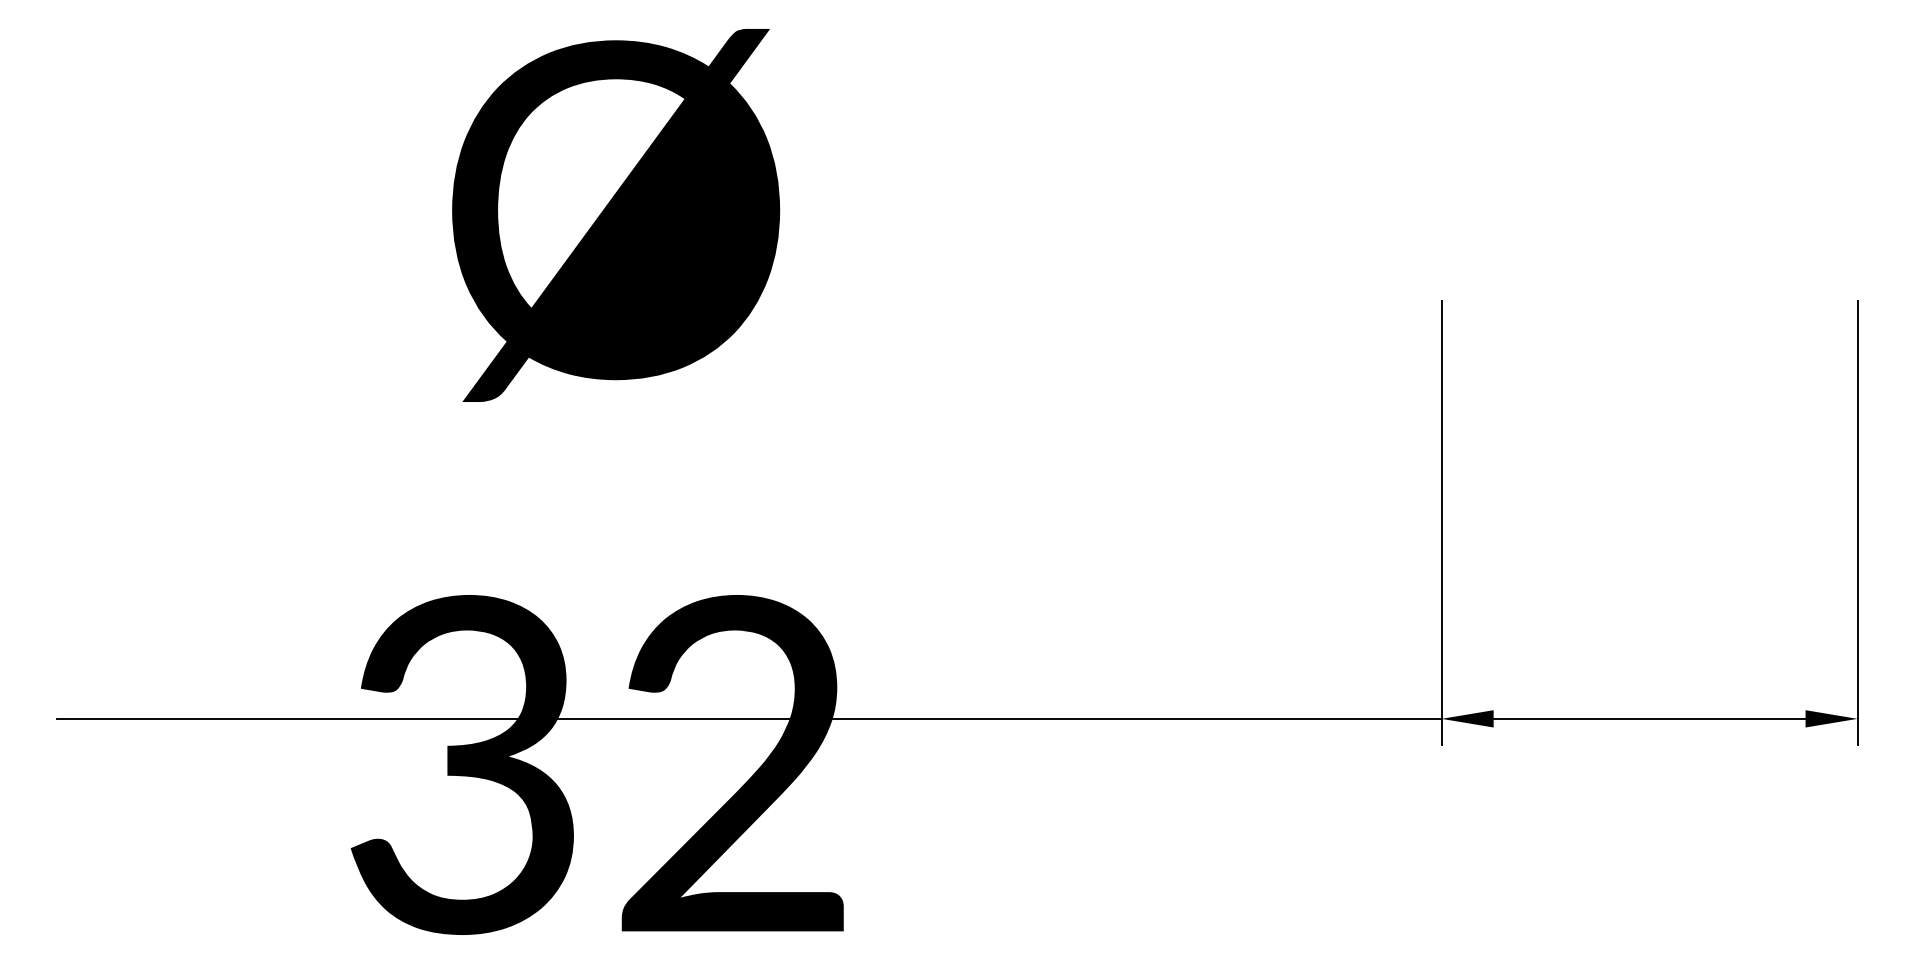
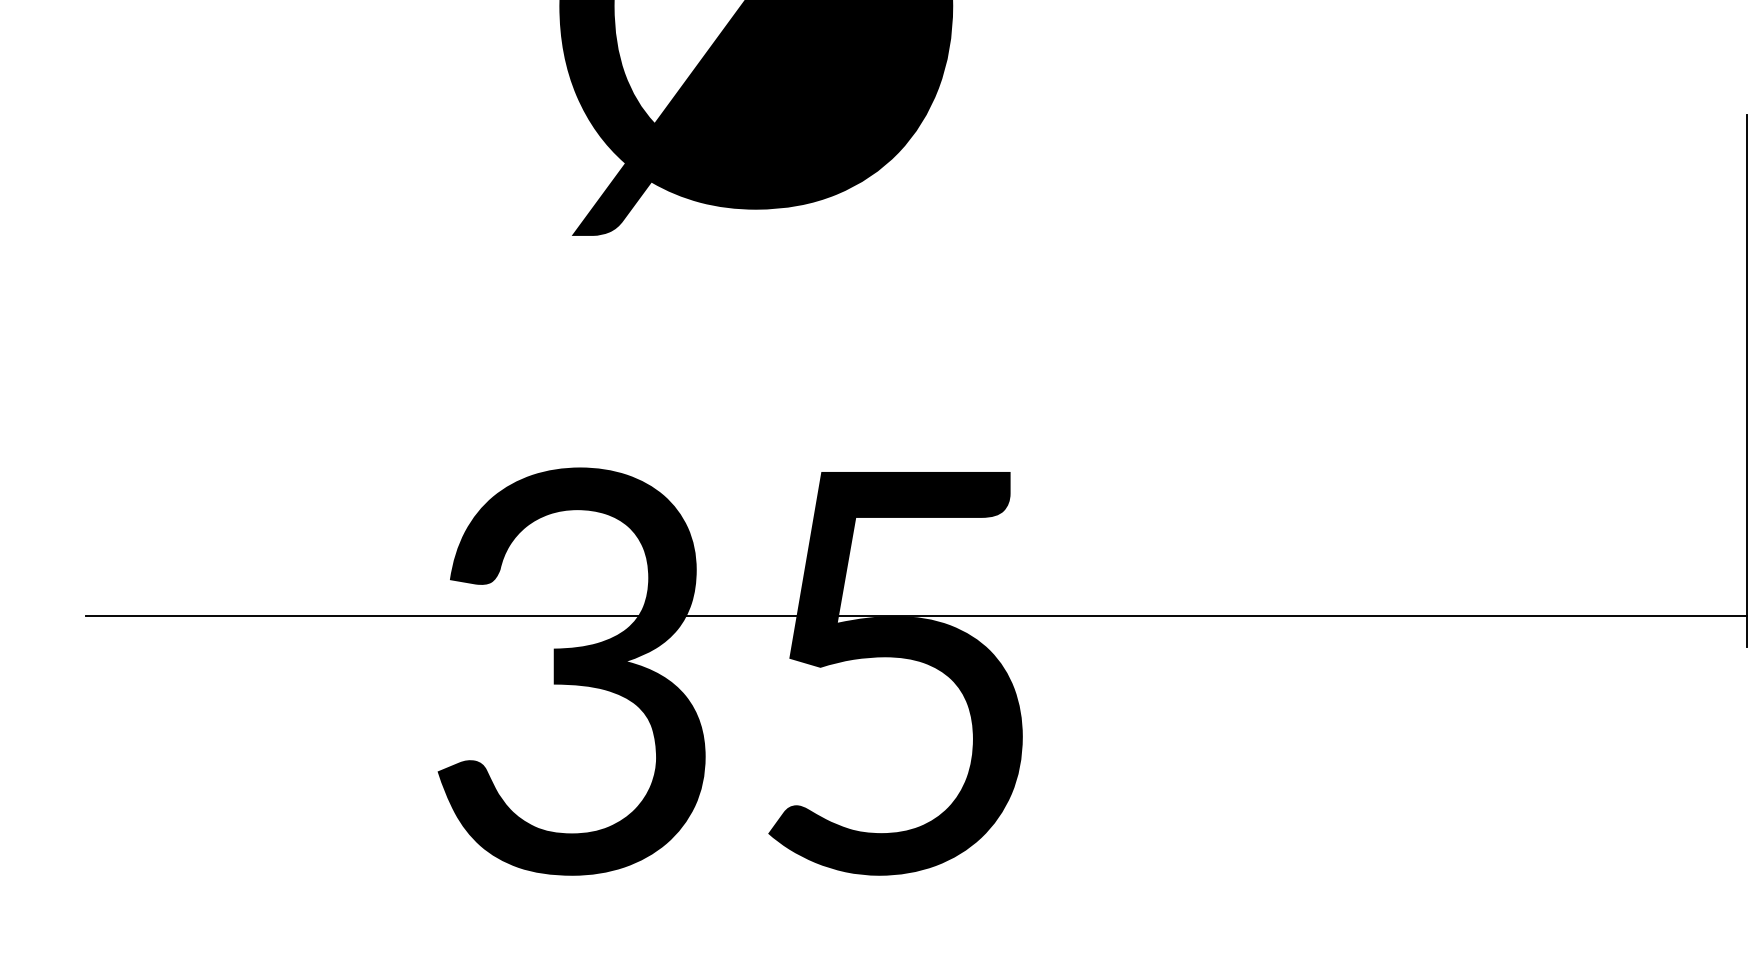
text: (732, 764) -> (895, 671), 32 -> 35

